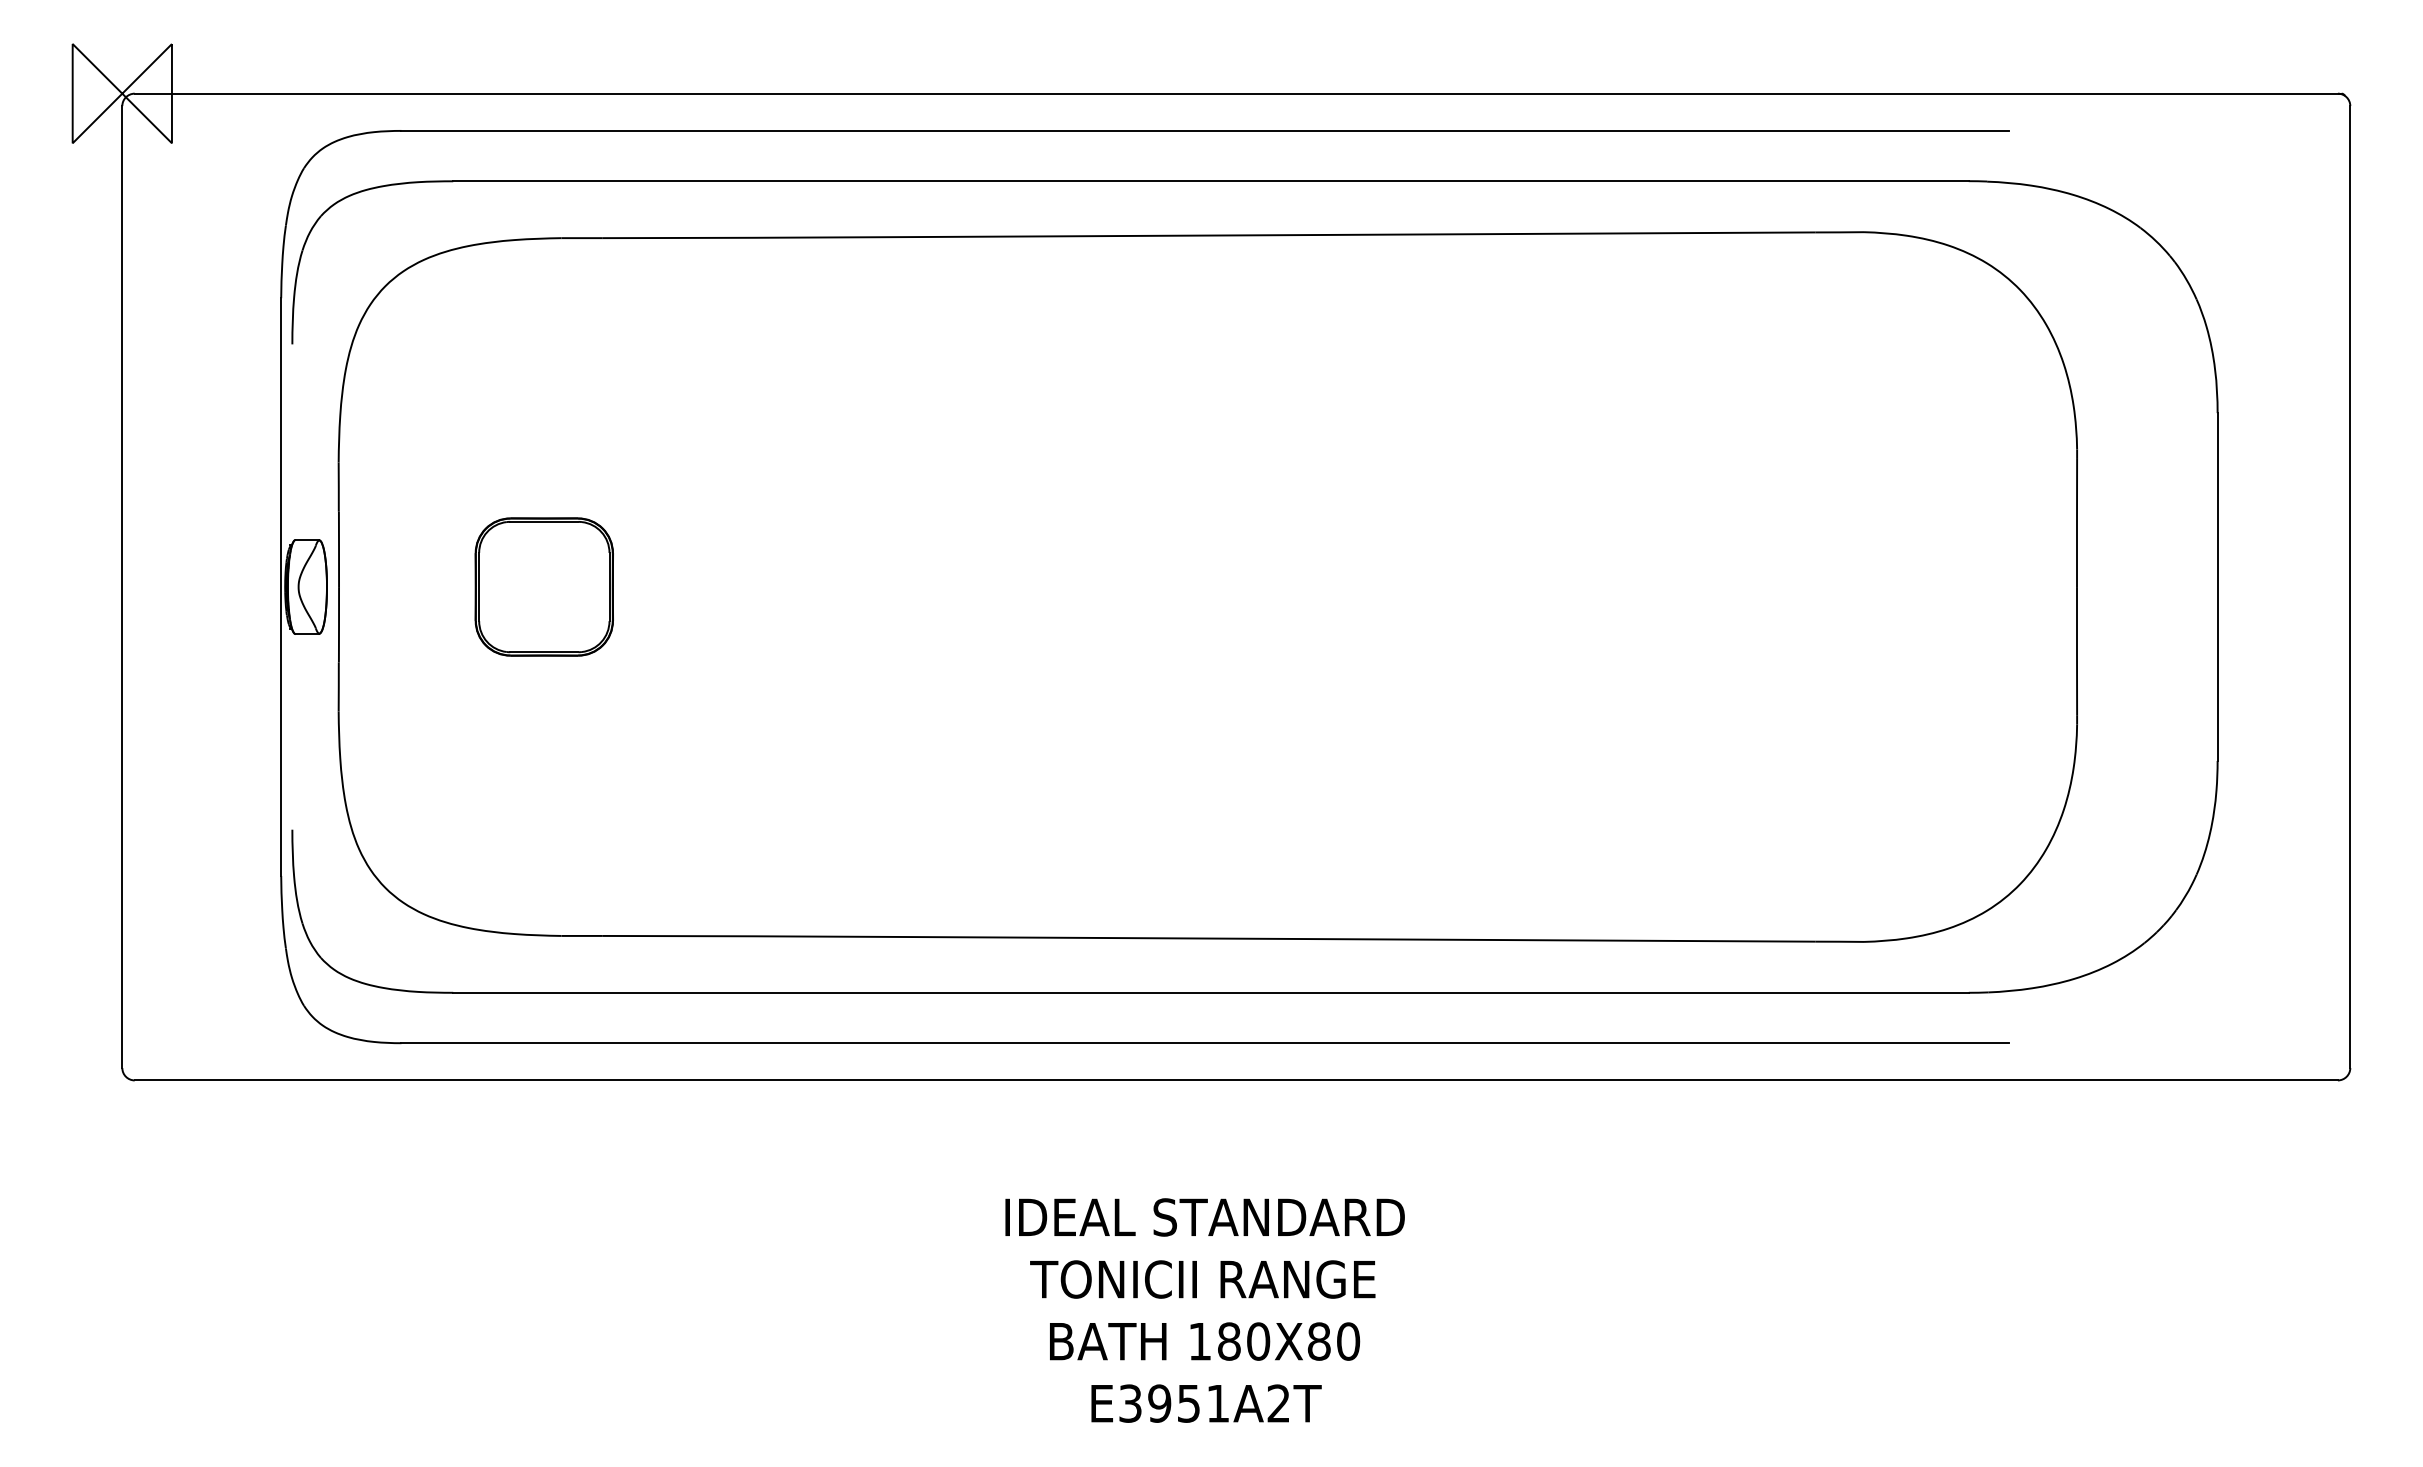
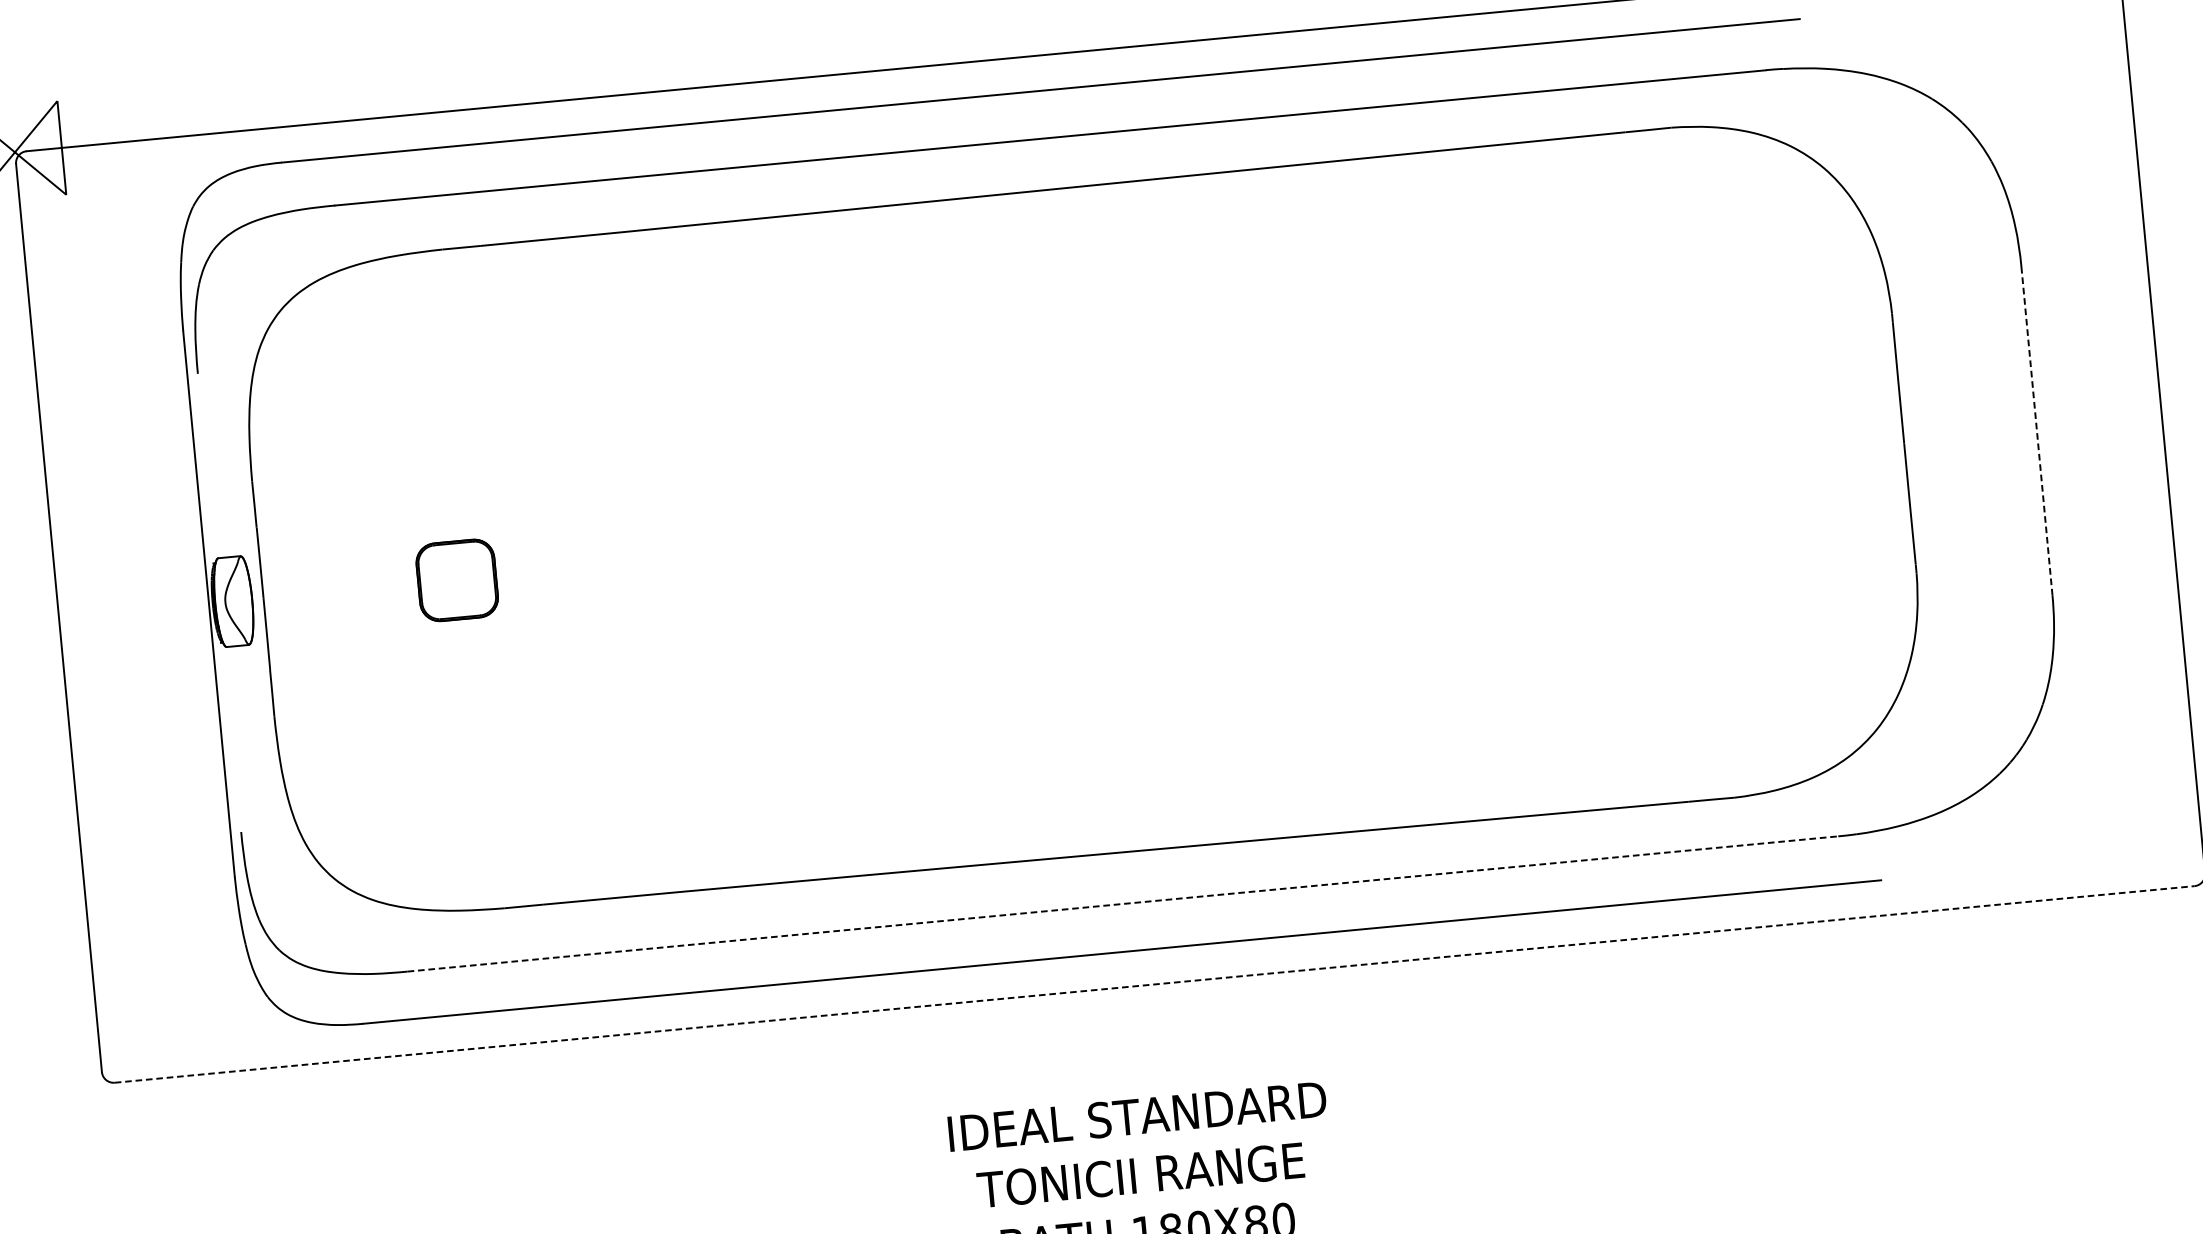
part: (543, 586) -> (456, 579), size x0.6
line: (2217, 587) -> (2036, 431), solid -> dashed
line: (1211, 992) -> (1123, 903), solid -> dashed
line: (1236, 1080) -> (1154, 984), solid -> dashed

